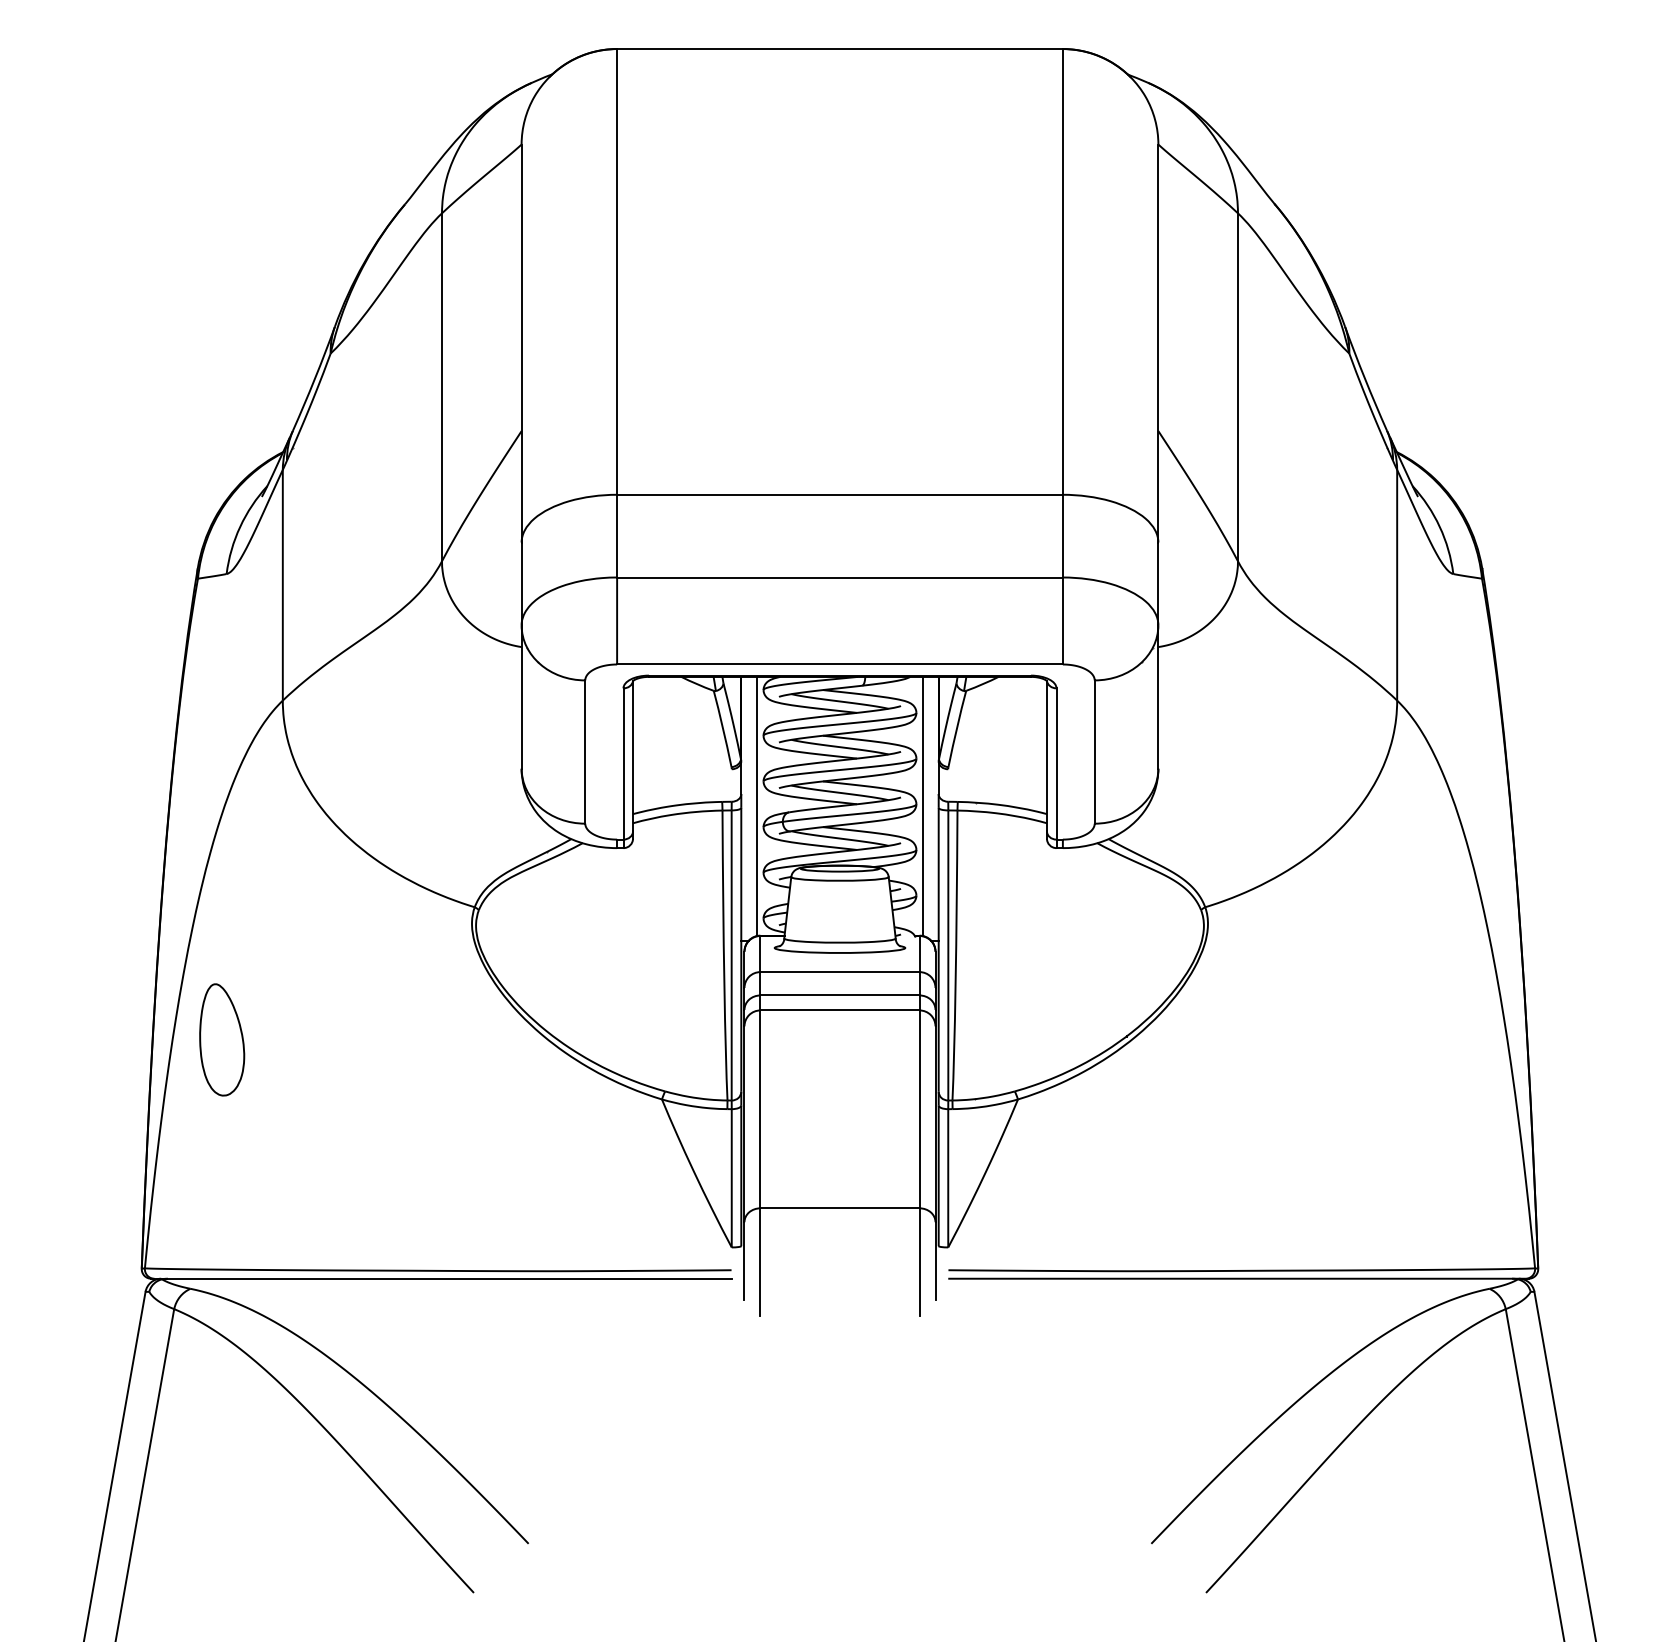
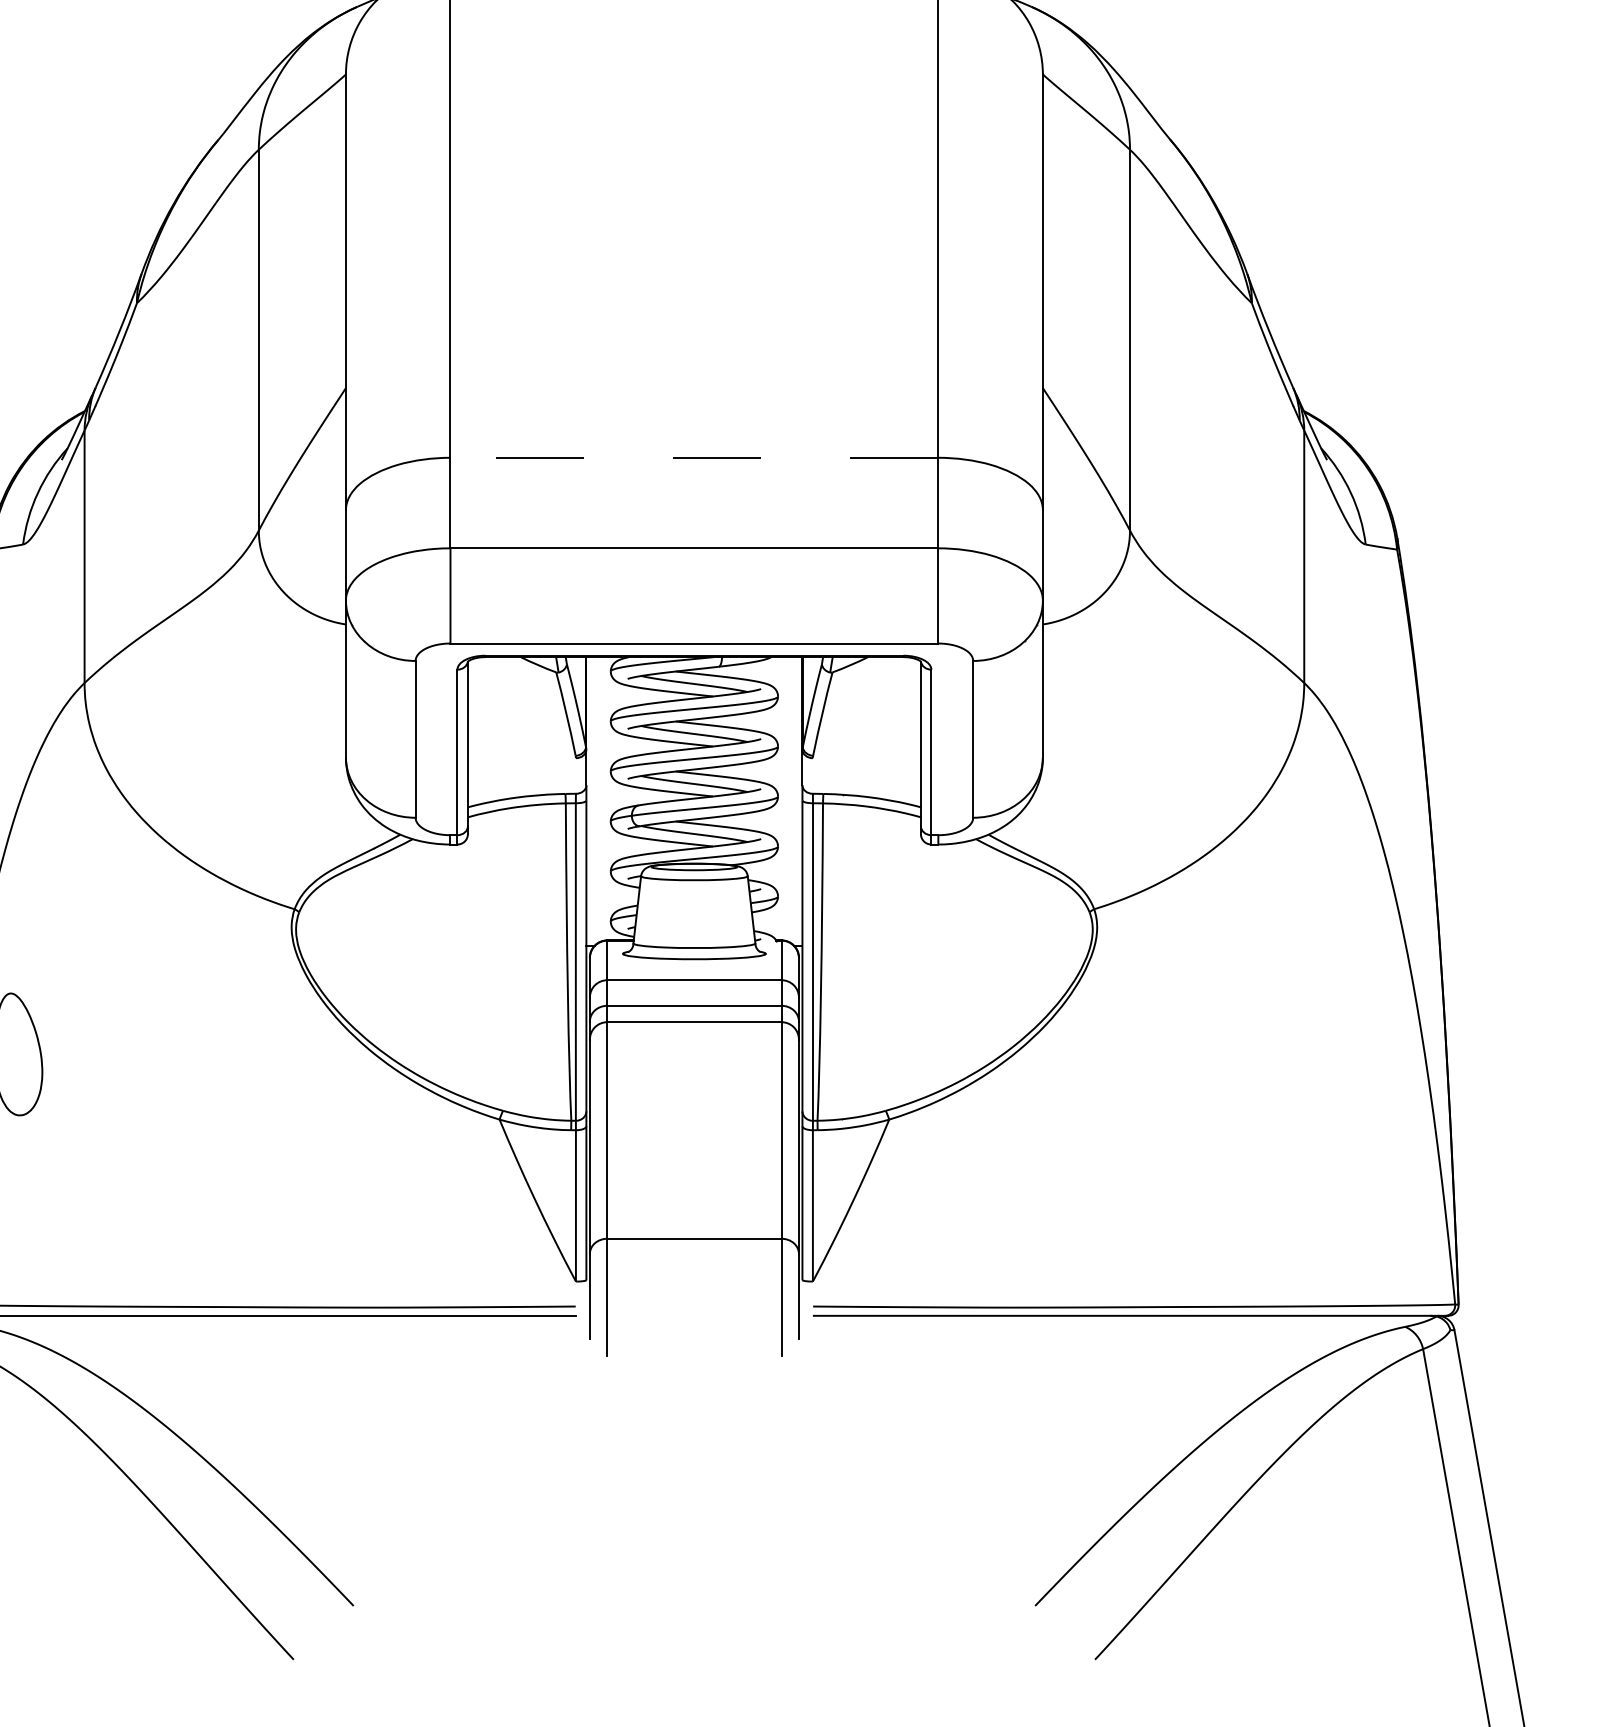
line: (840, 494) -> (694, 457), solid -> dashed
line: (757, 805) -> (604, 797), removed
line: (922, 805) -> (784, 797), removed

